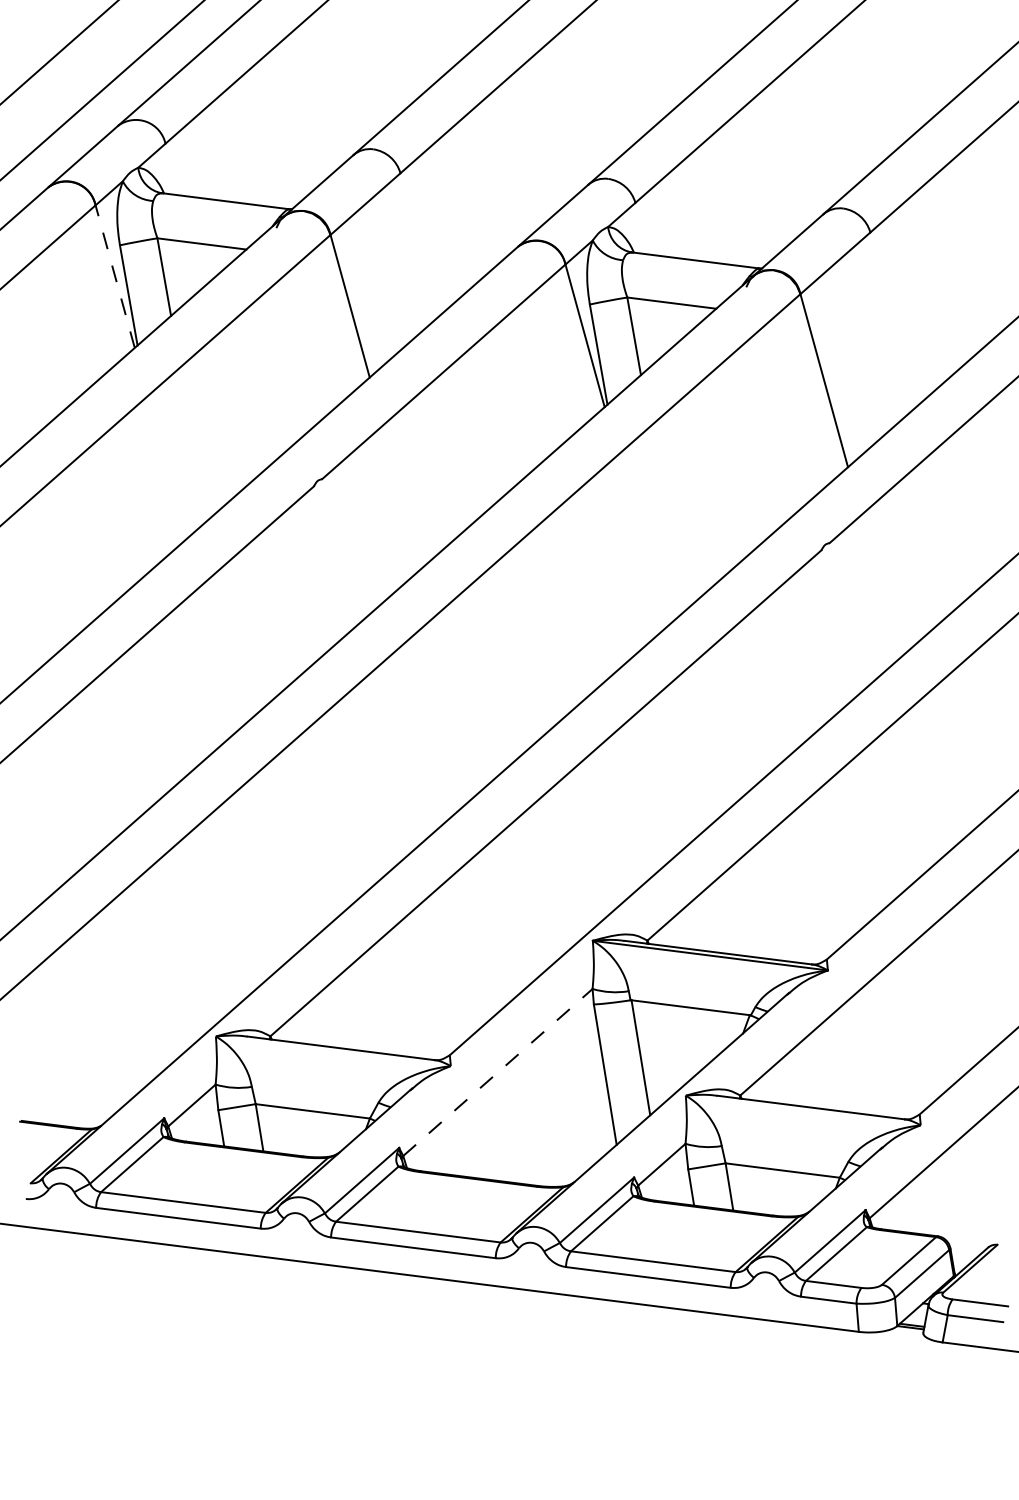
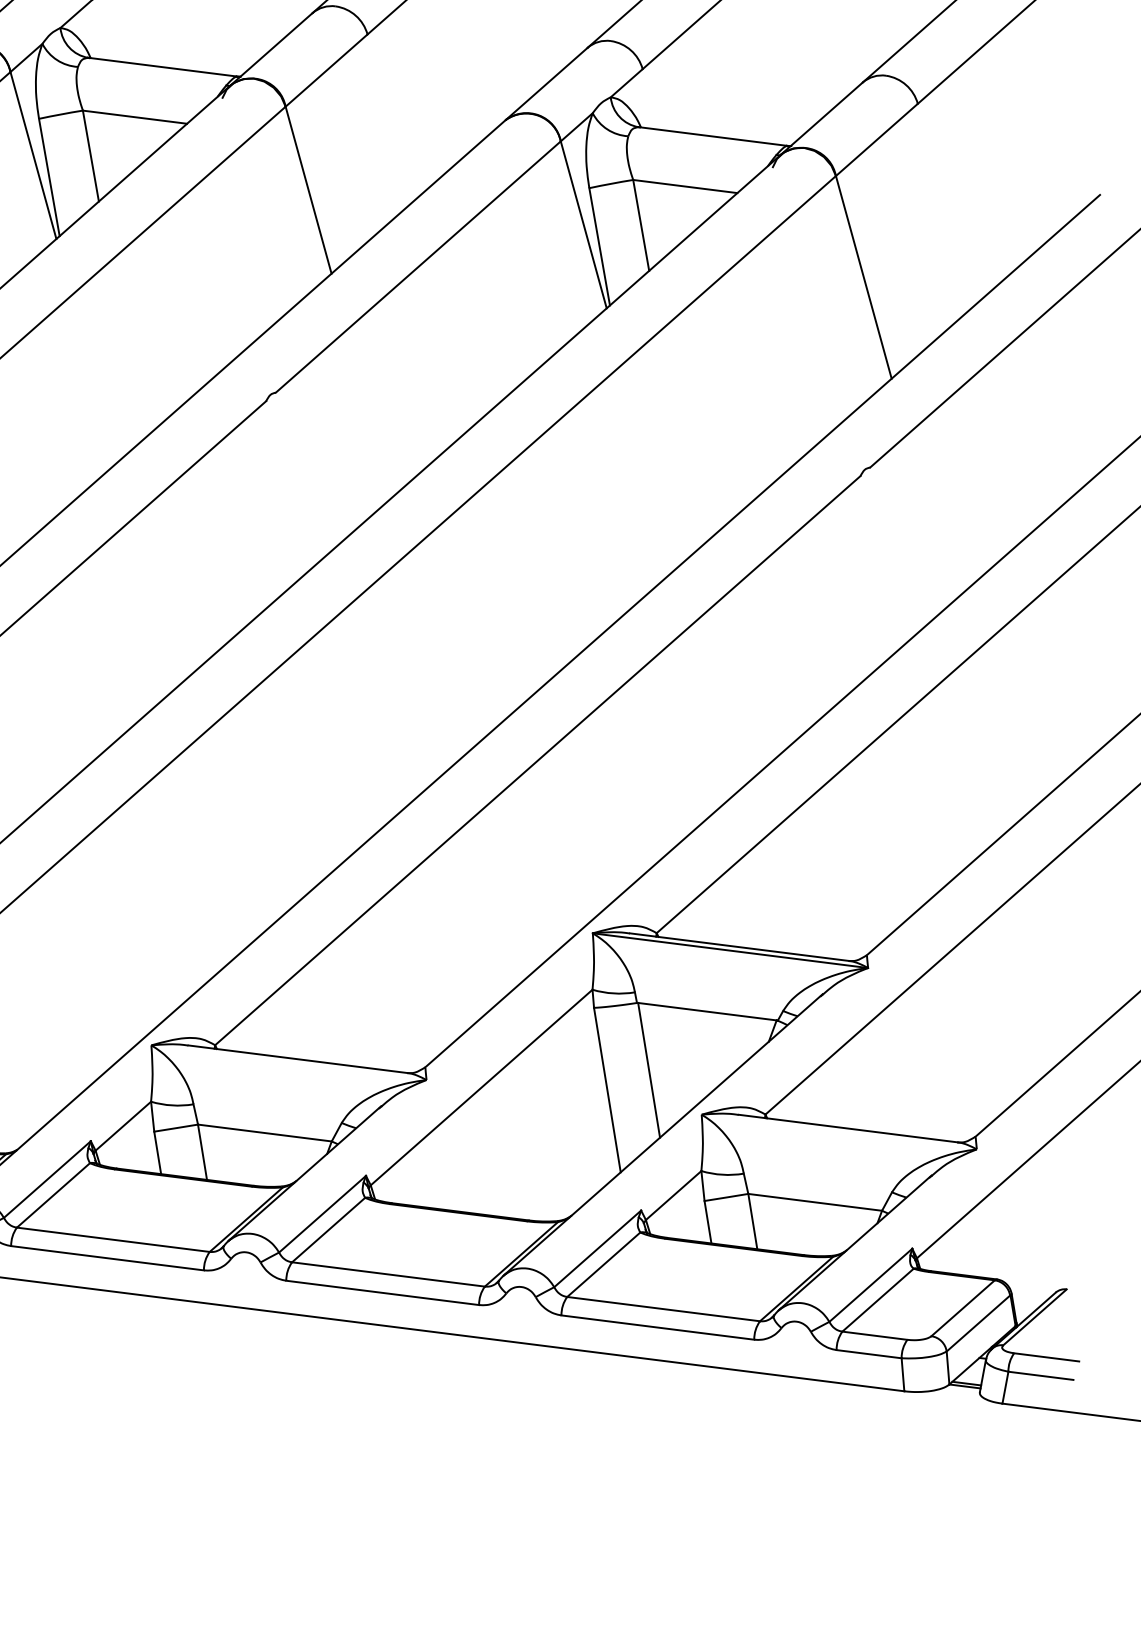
line: (115, 276) -> (33, 155), dashed -> solid
line: (498, 1072) -> (482, 1087), dashed -> solid

